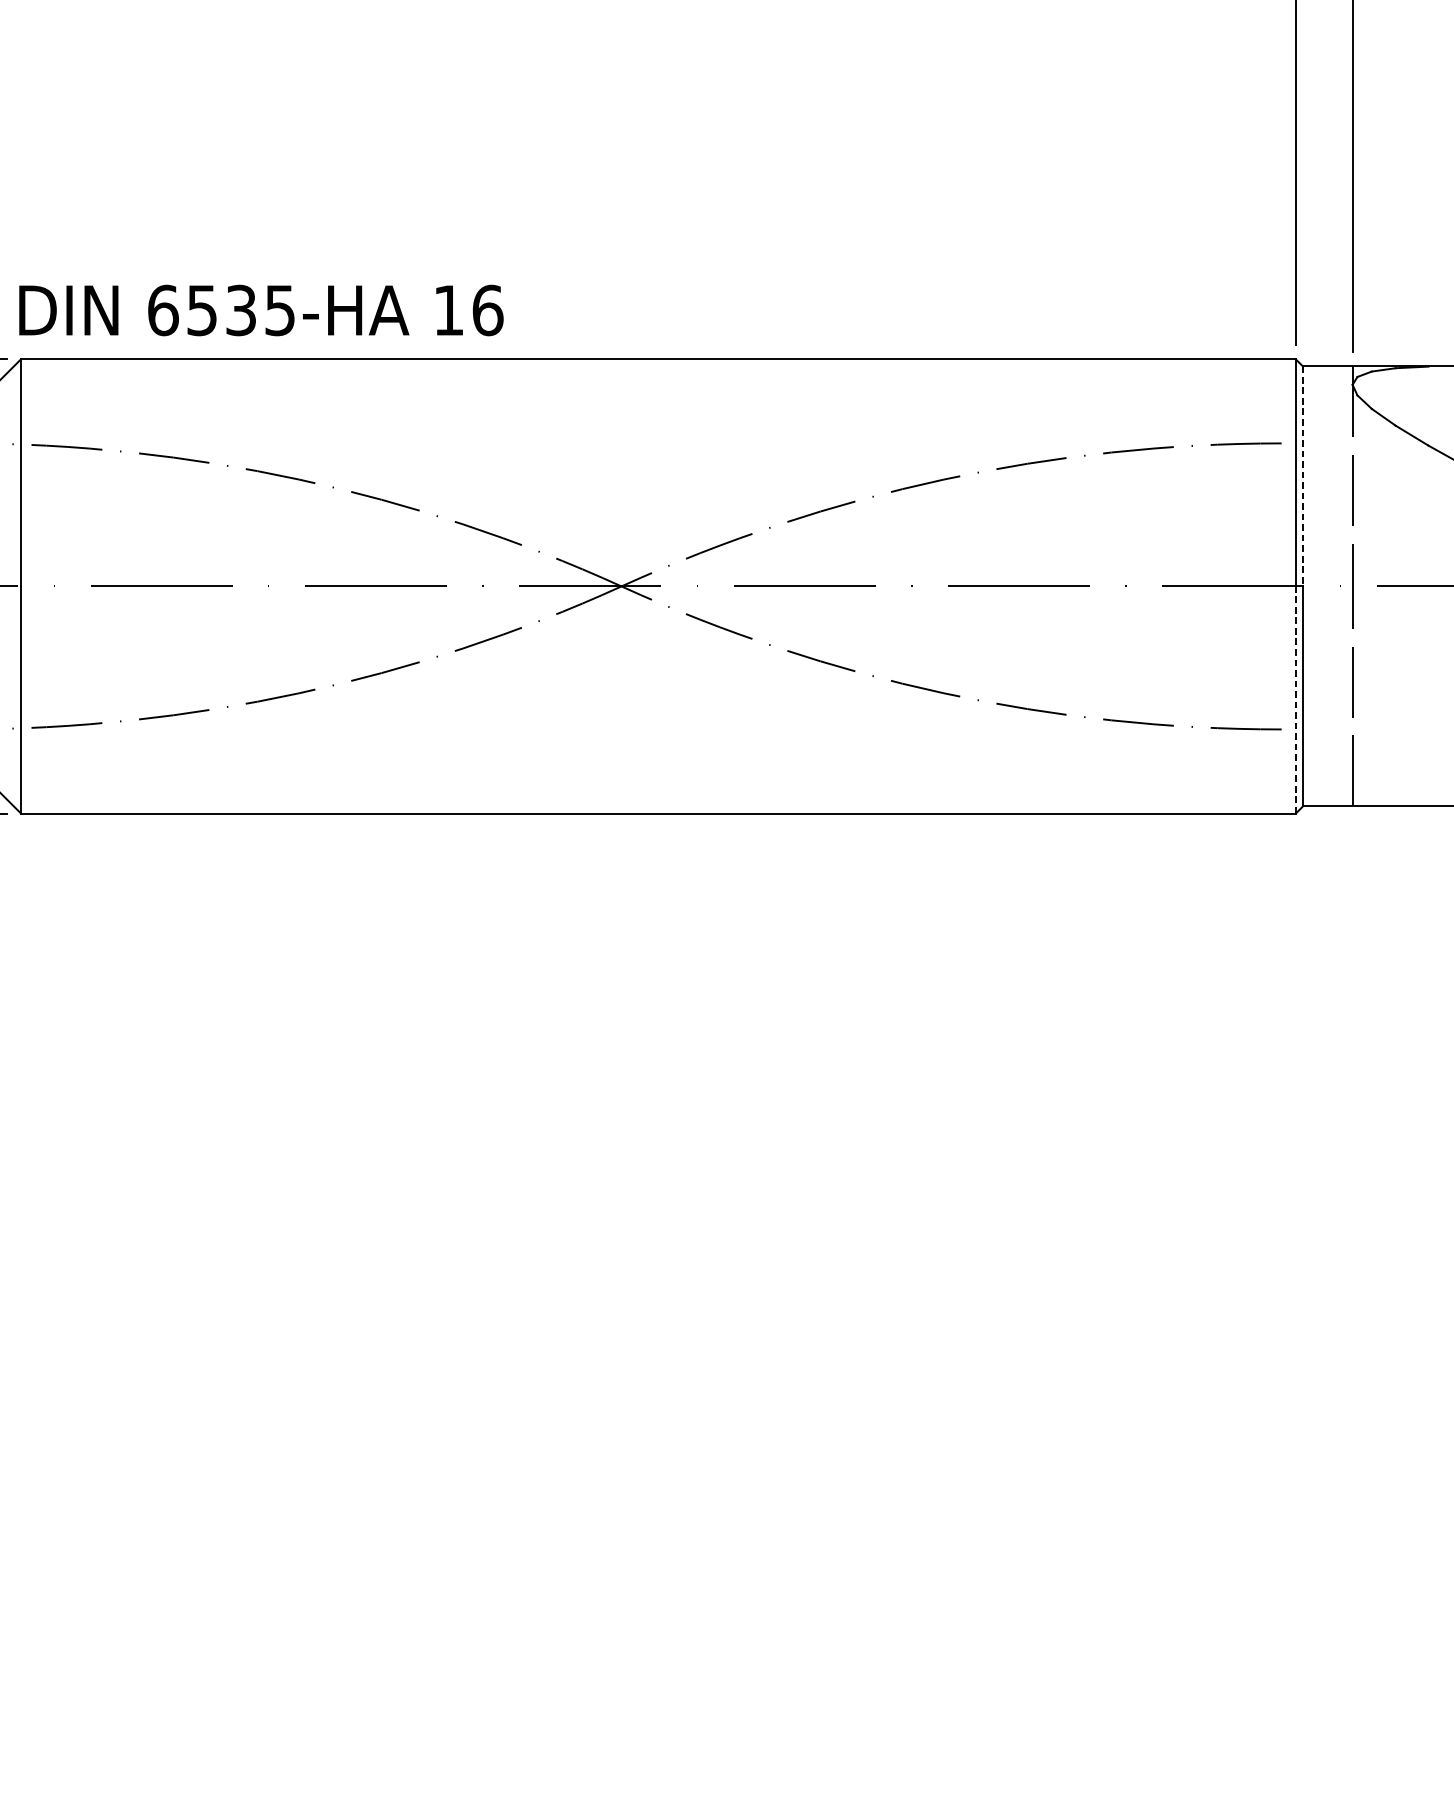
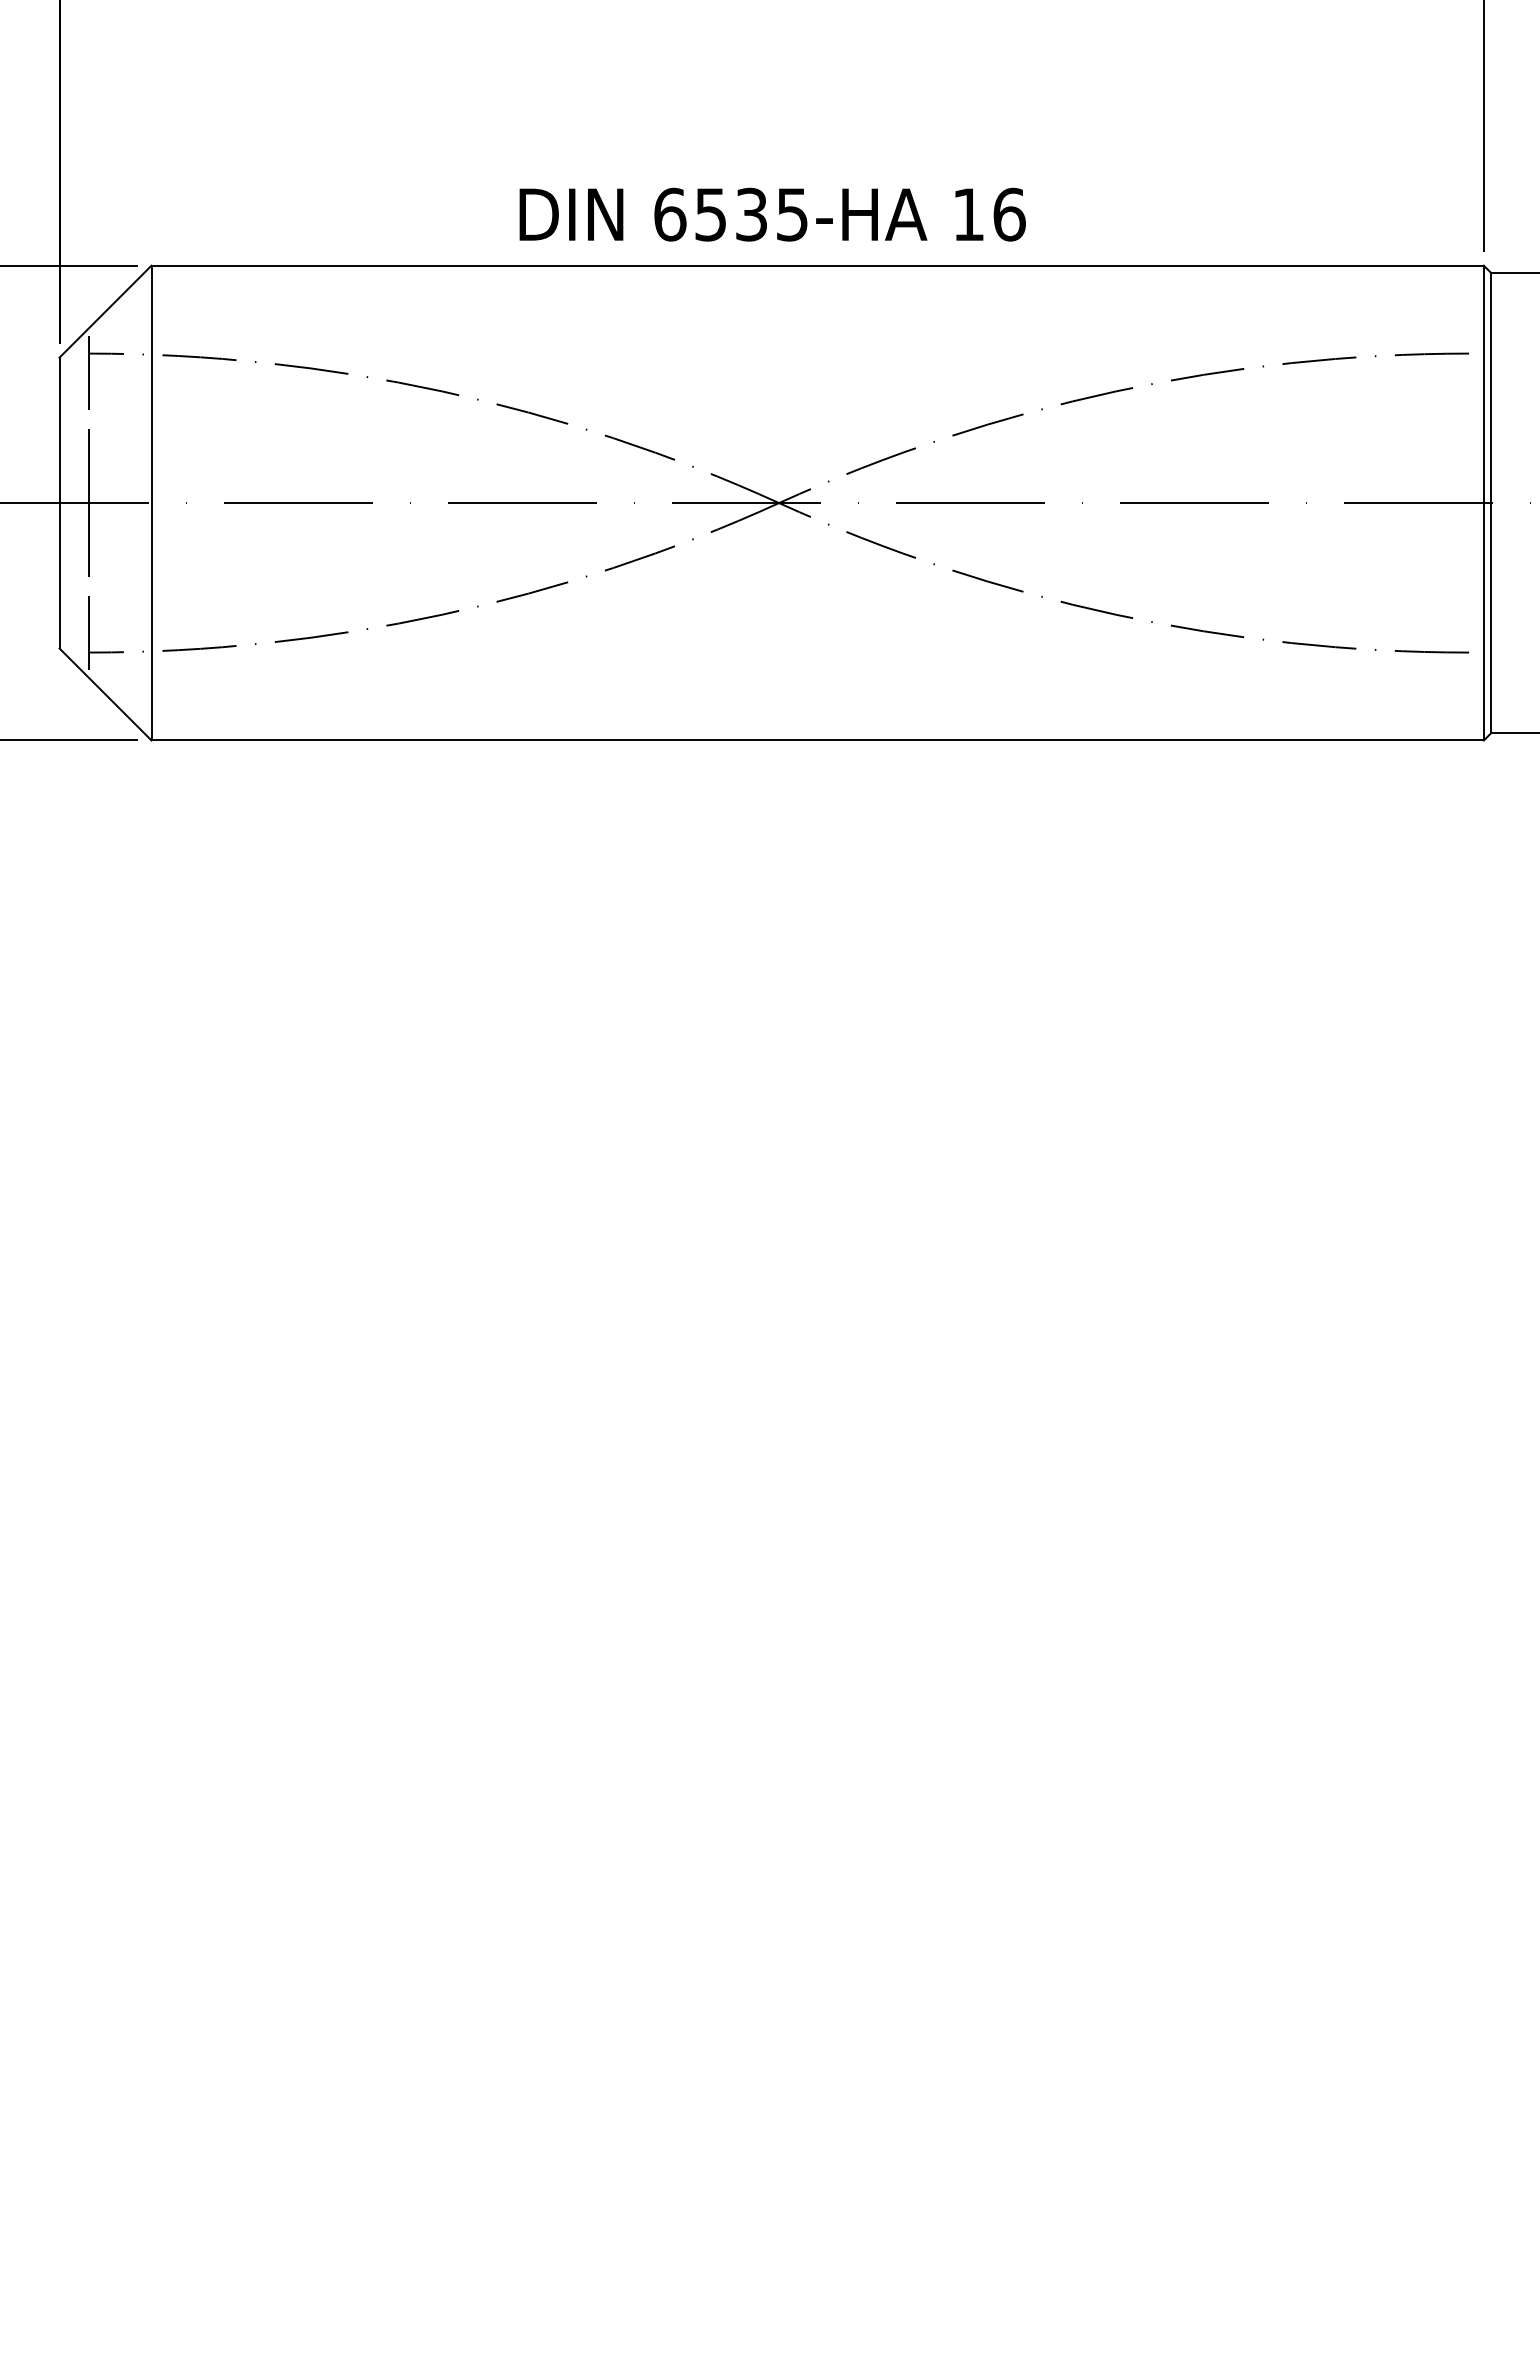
text: (261, 310) -> (772, 214), moved
line: (1303, 476) -> (1491, 388), dashed -> solid
line: (1295, 699) -> (1483, 621), dashed -> solid

